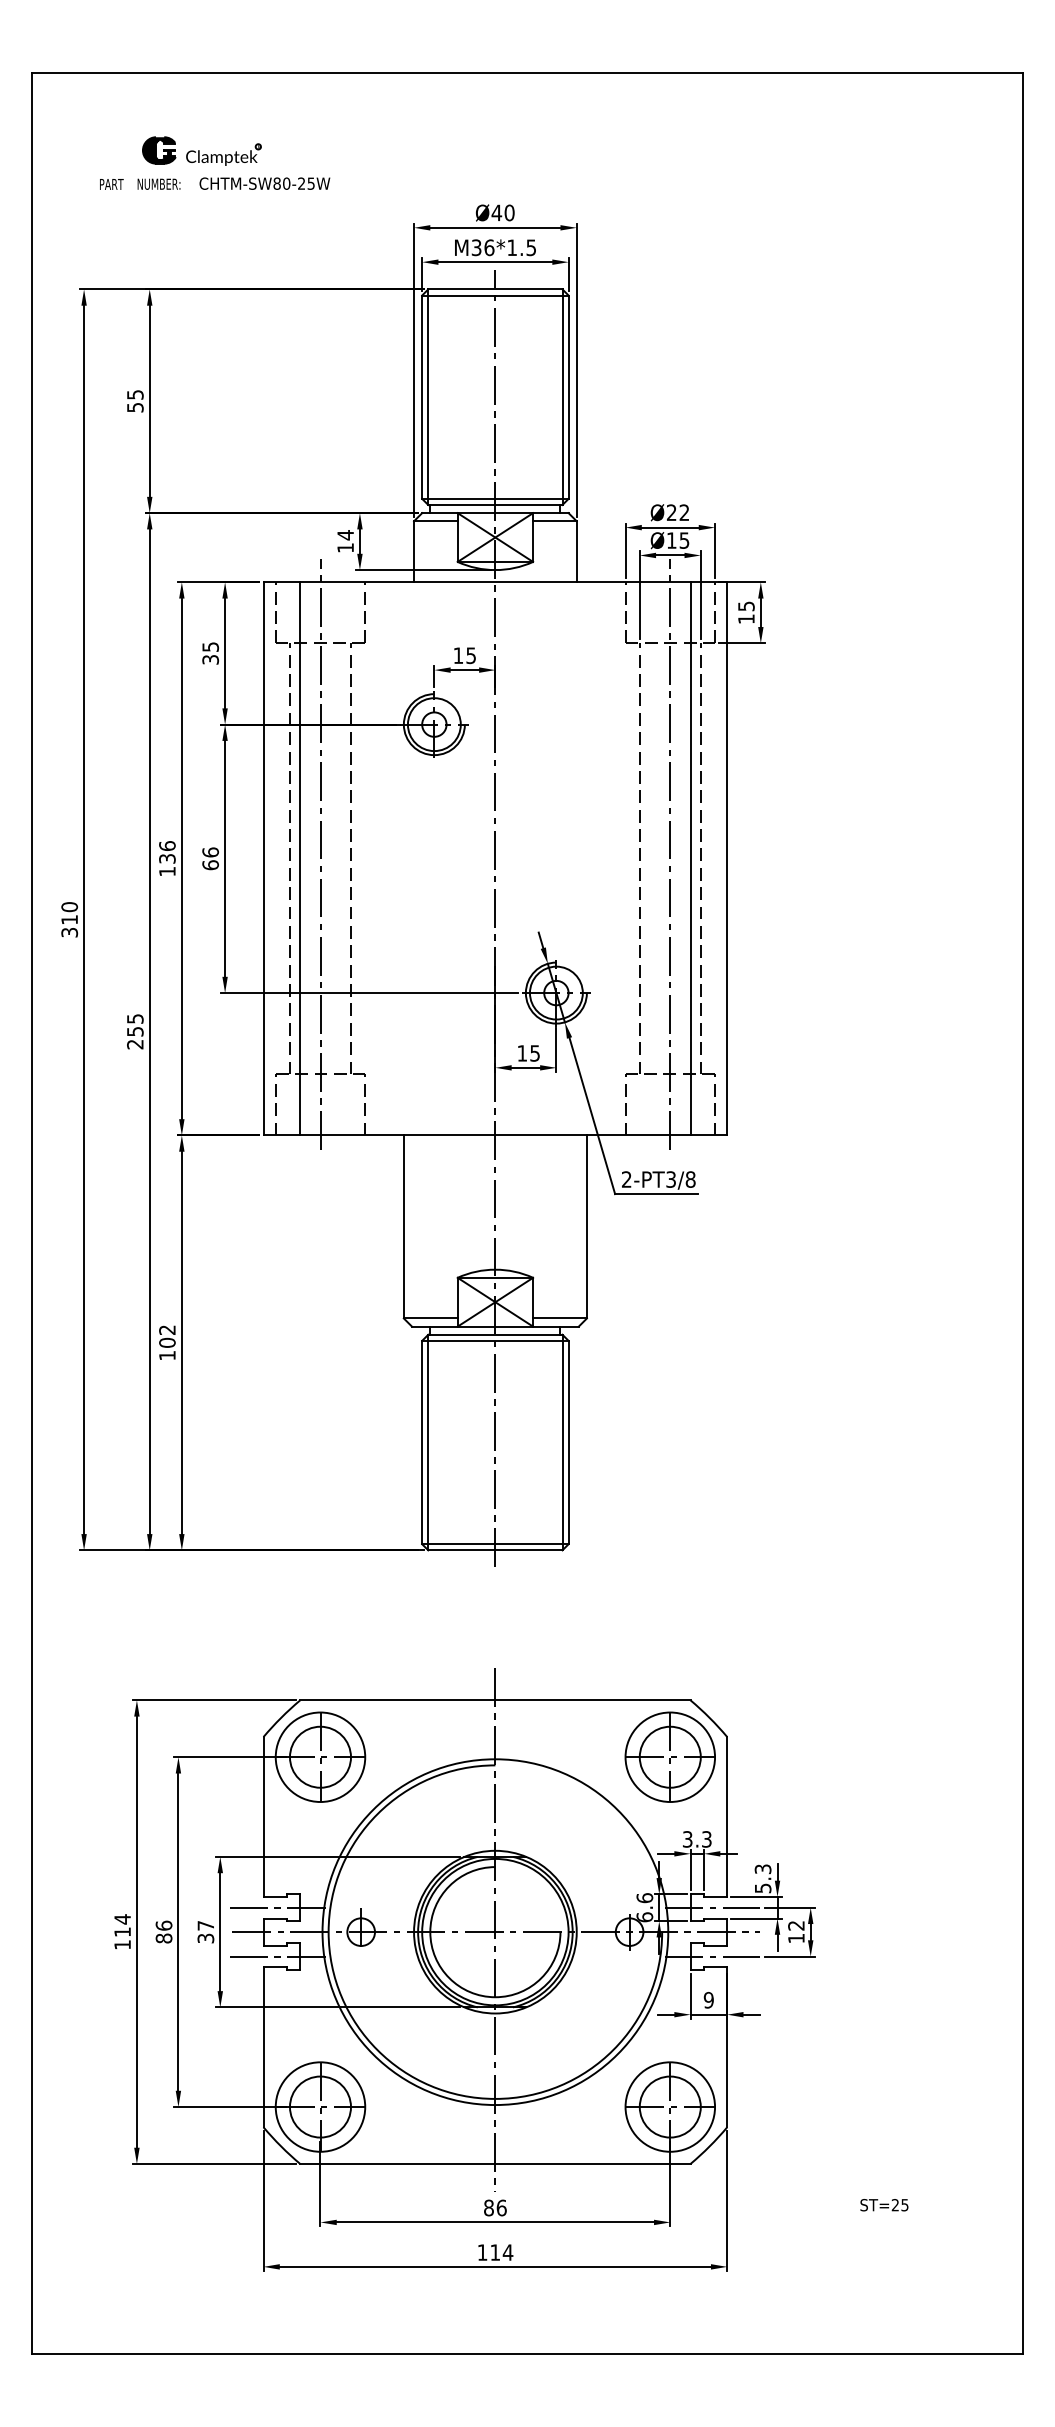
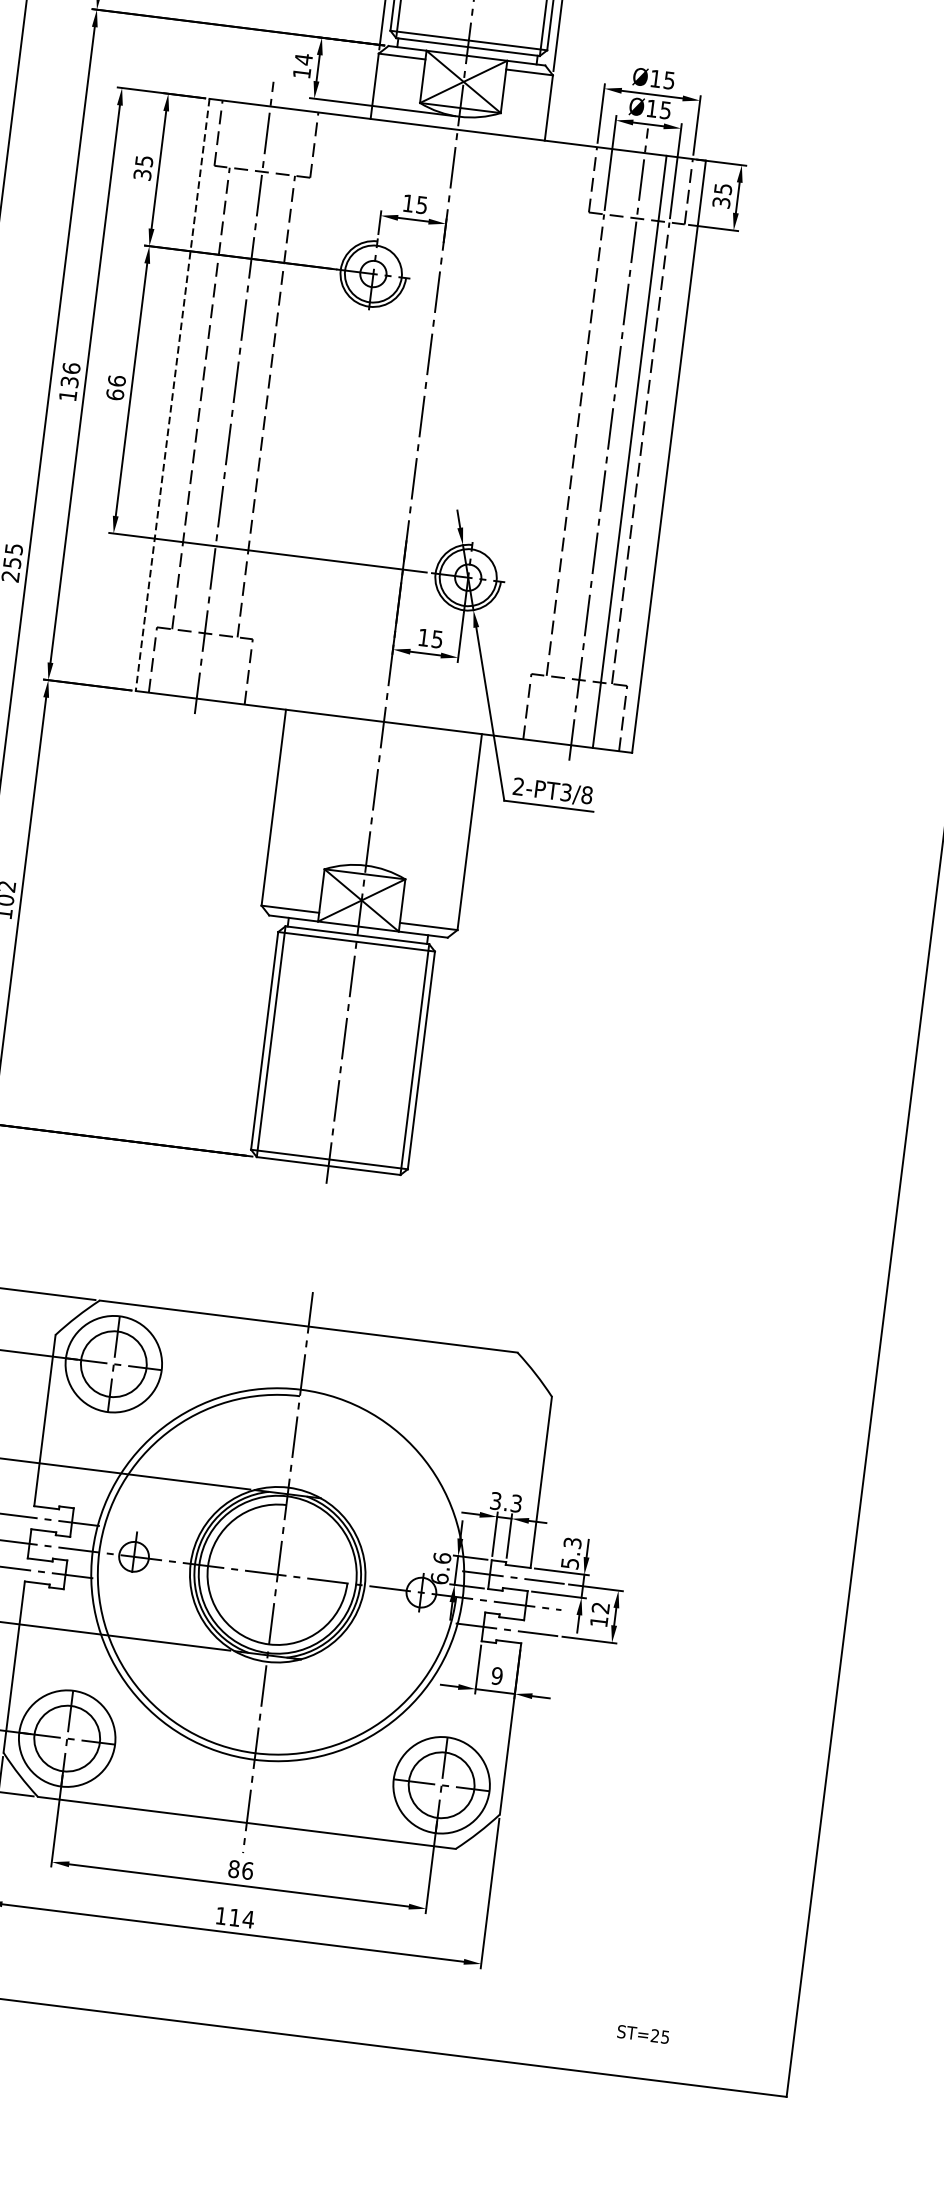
text: (678, 512) -> (663, 79), Ø22 -> Ø15
text: (746, 618) -> (721, 202), 15 -> 35
line: (263, 858) -> (172, 394), solid -> dashed
line: (300, 858) -> (212, 399), removed
part: (669, 1756) -> (487, 1409), removed
text: (884, 2205) -> (643, 2034), moved

